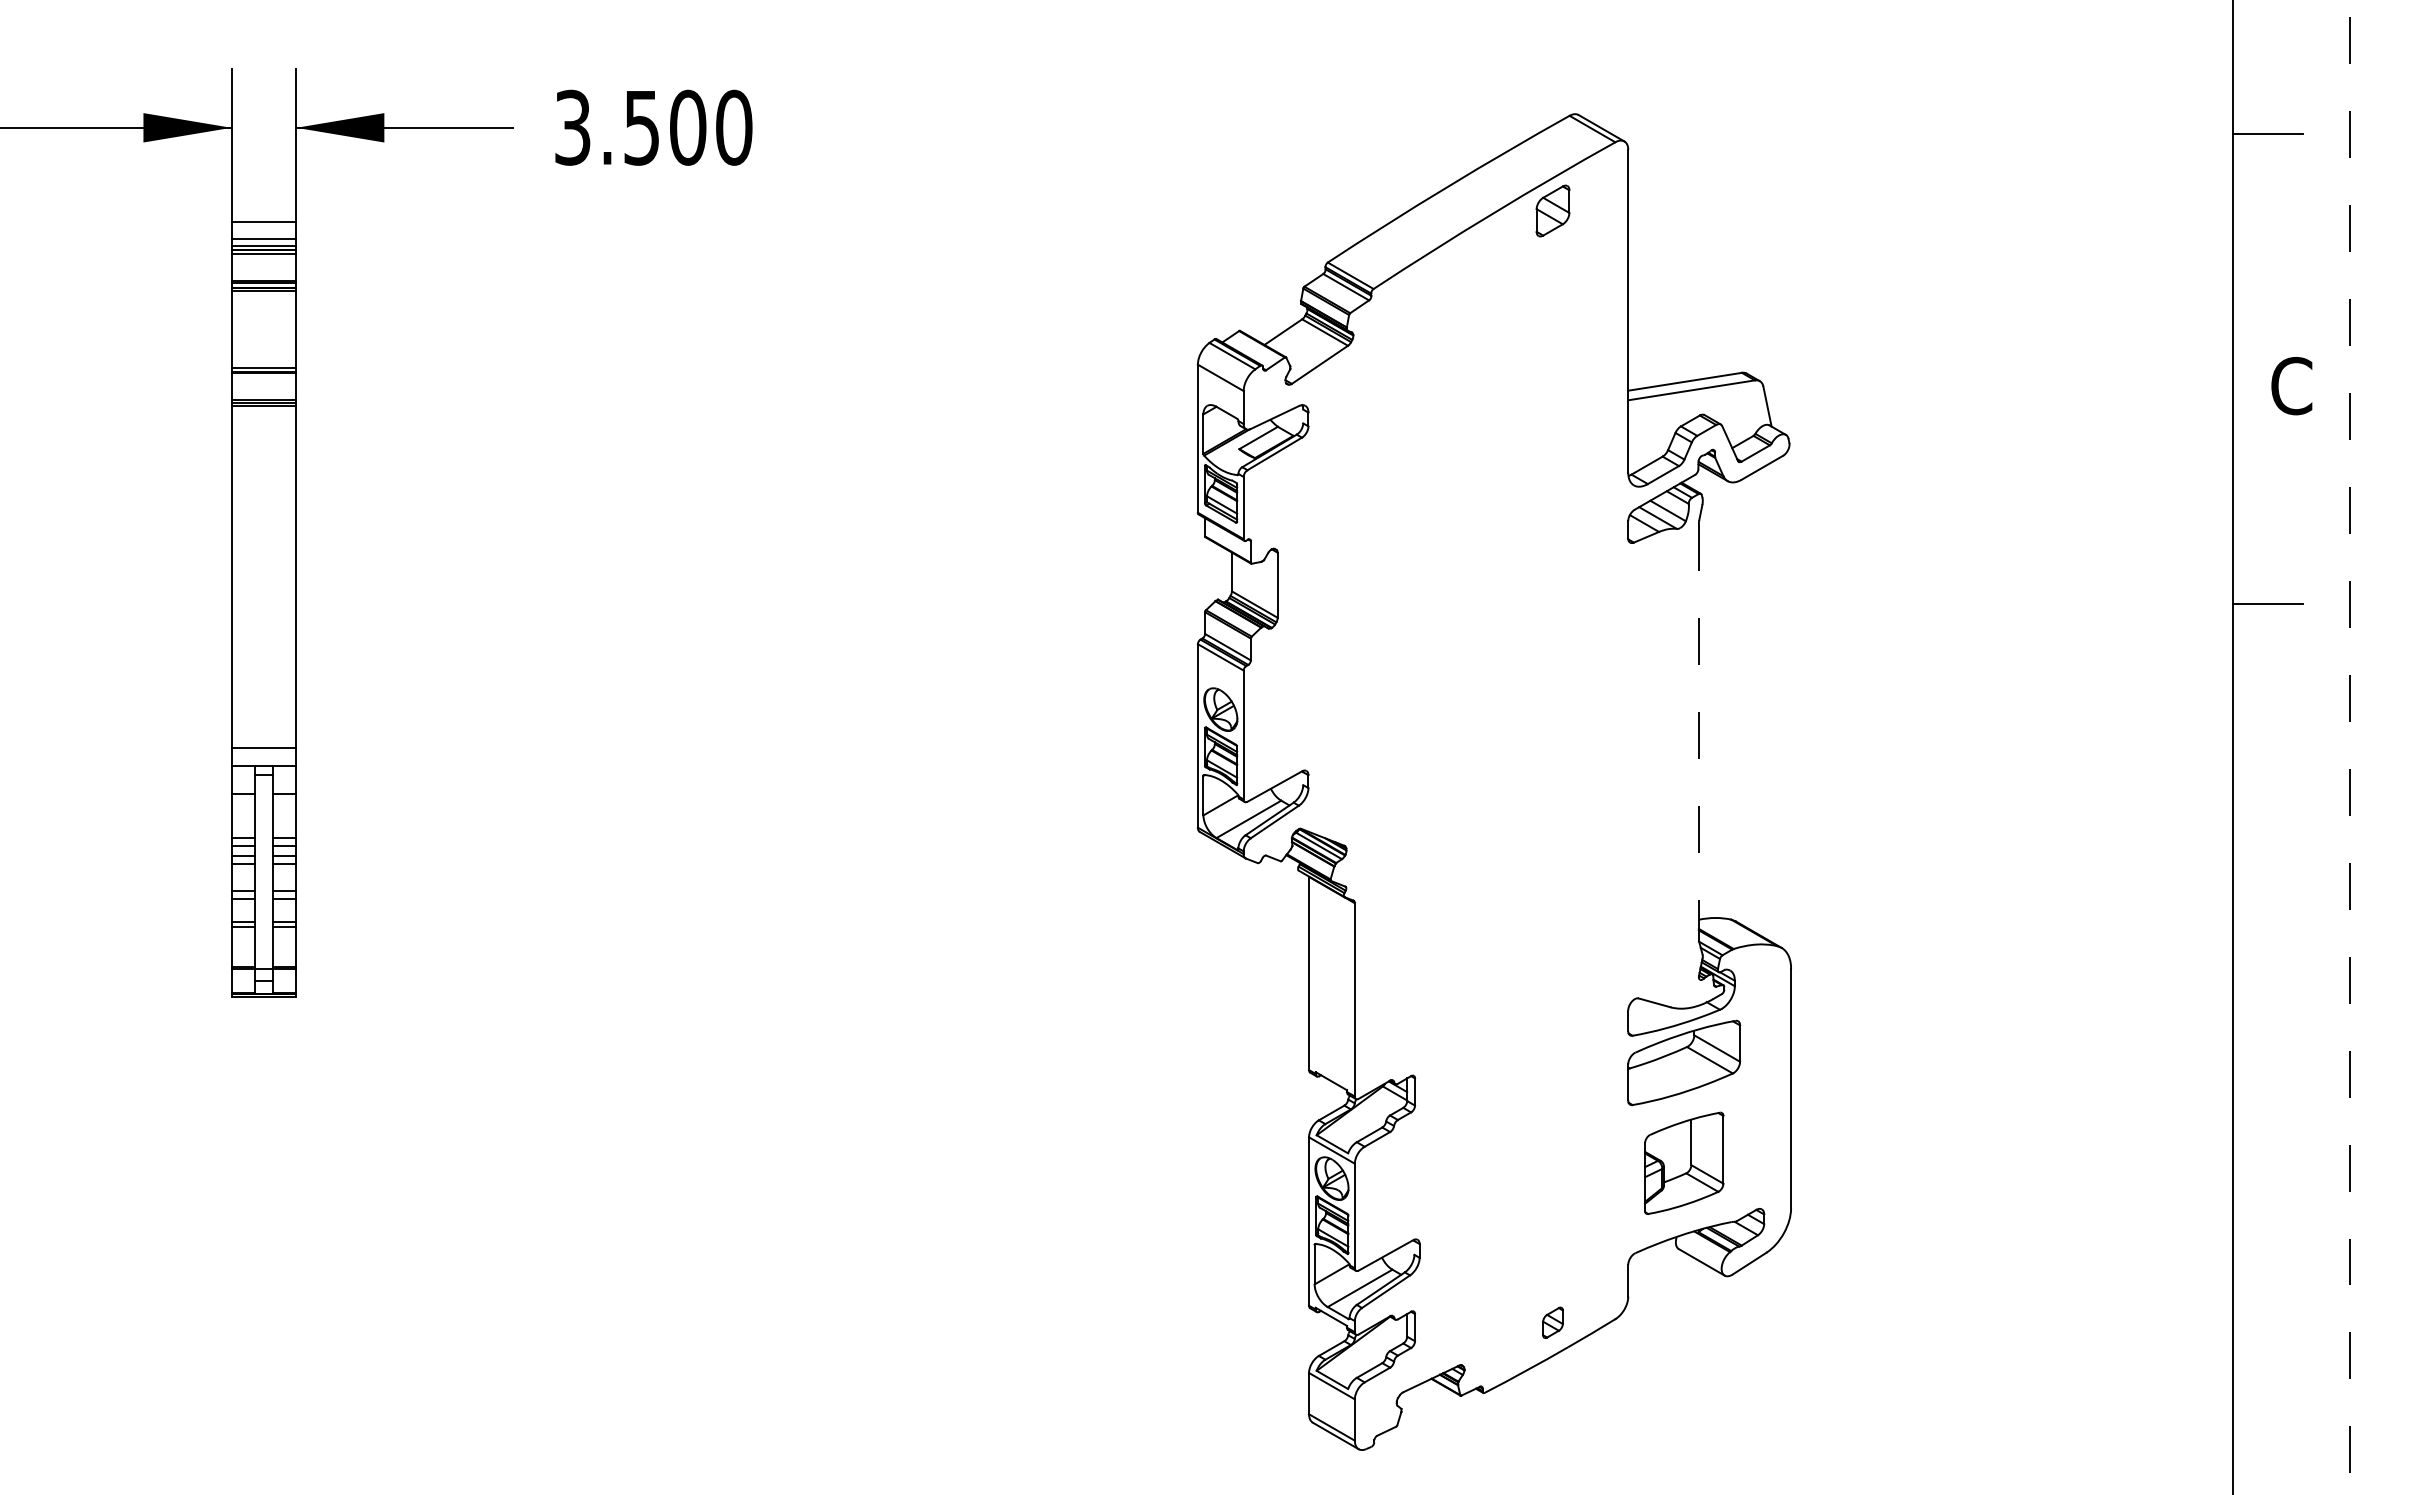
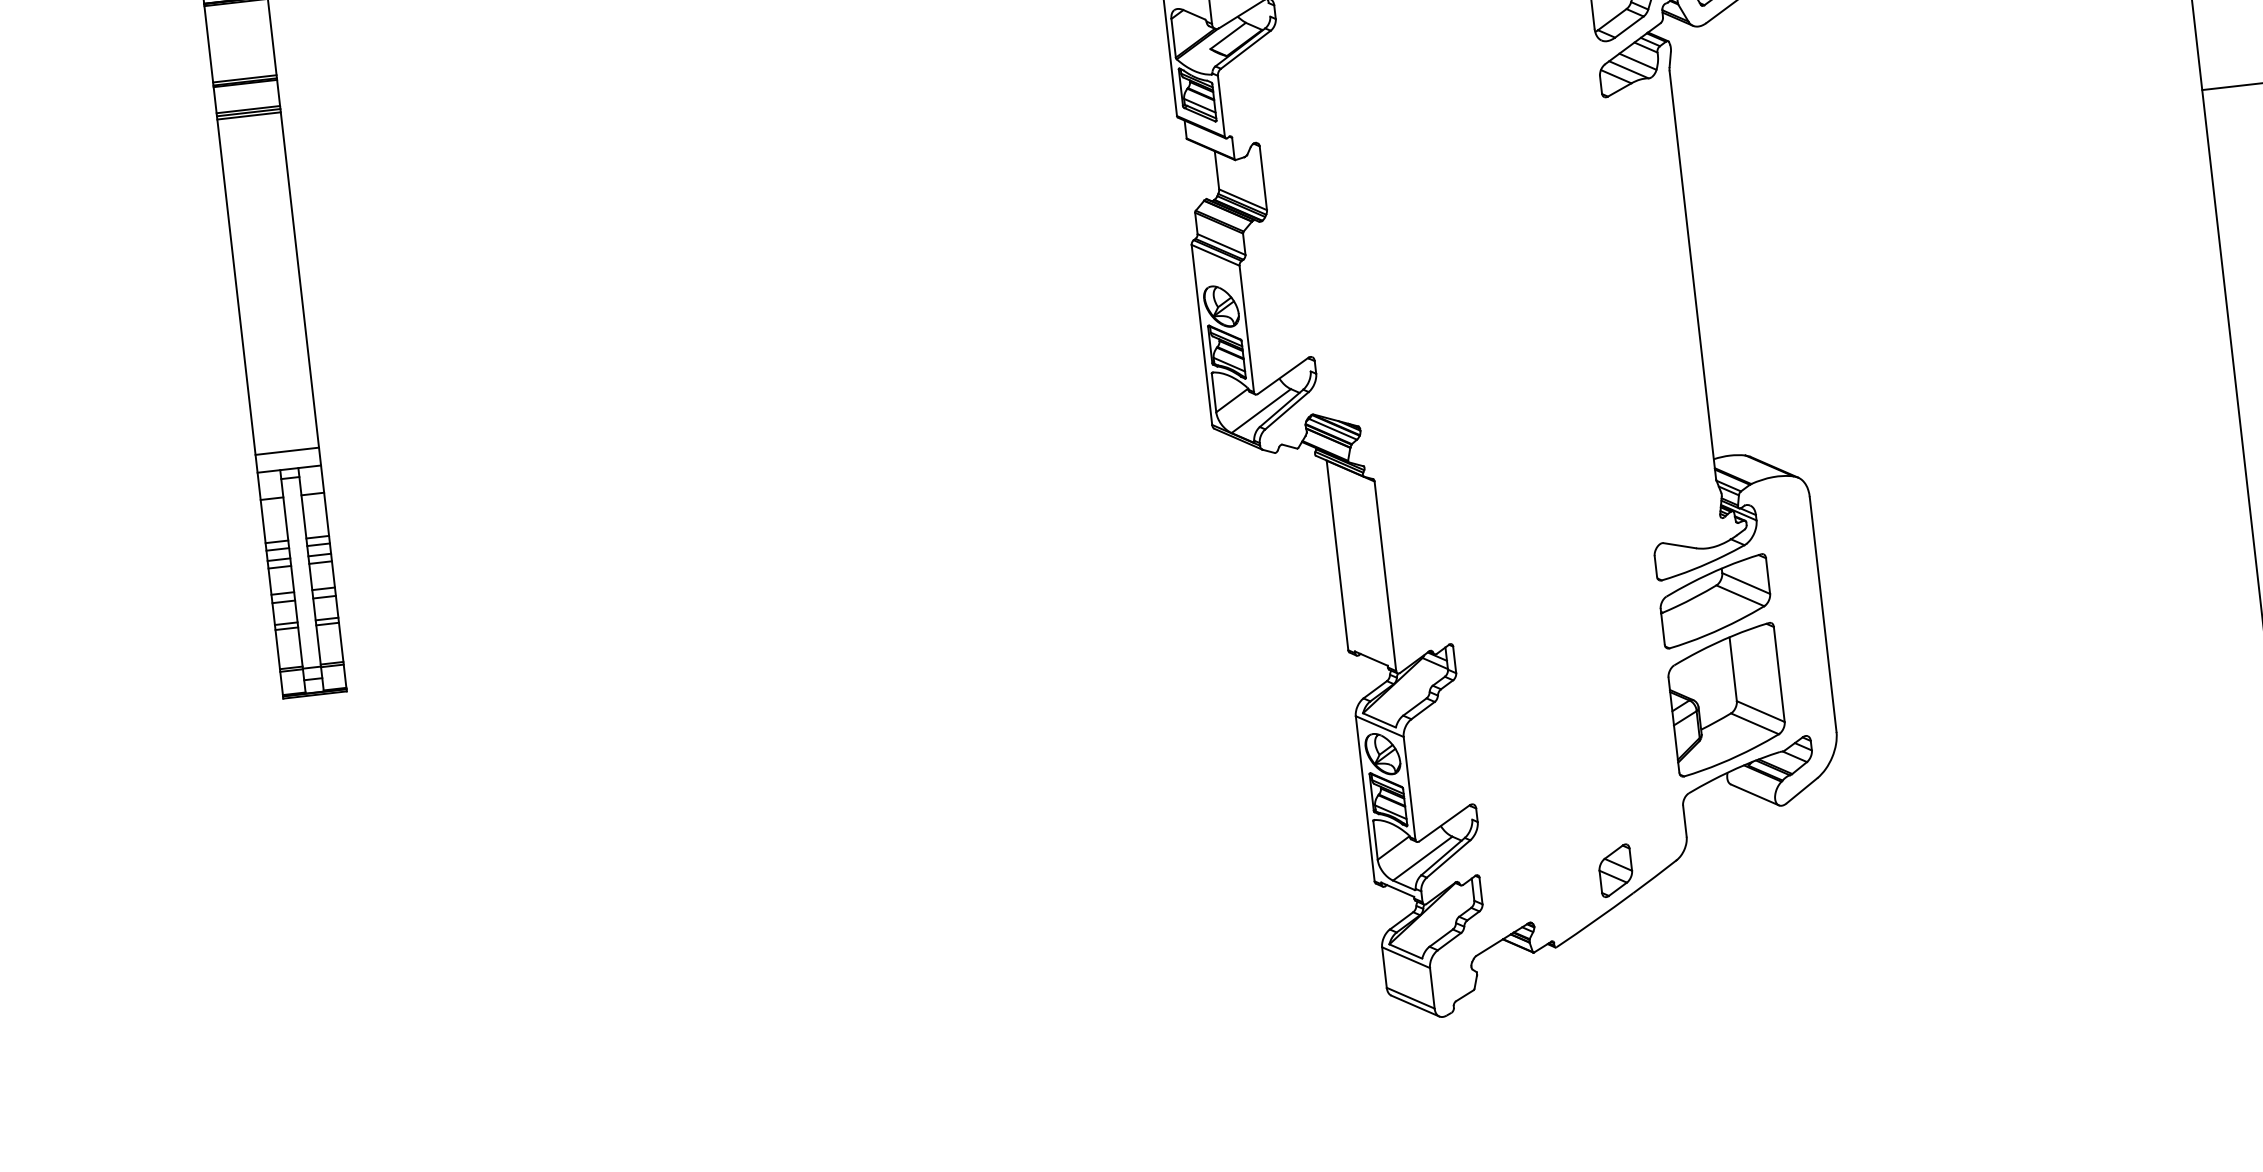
line: (1698, 731) -> (1692, 274), dashed -> solid
part: (1684, 1163) -> (1726, 699), size x1.43
part: (1552, 1322) -> (1615, 870), size x1.67

